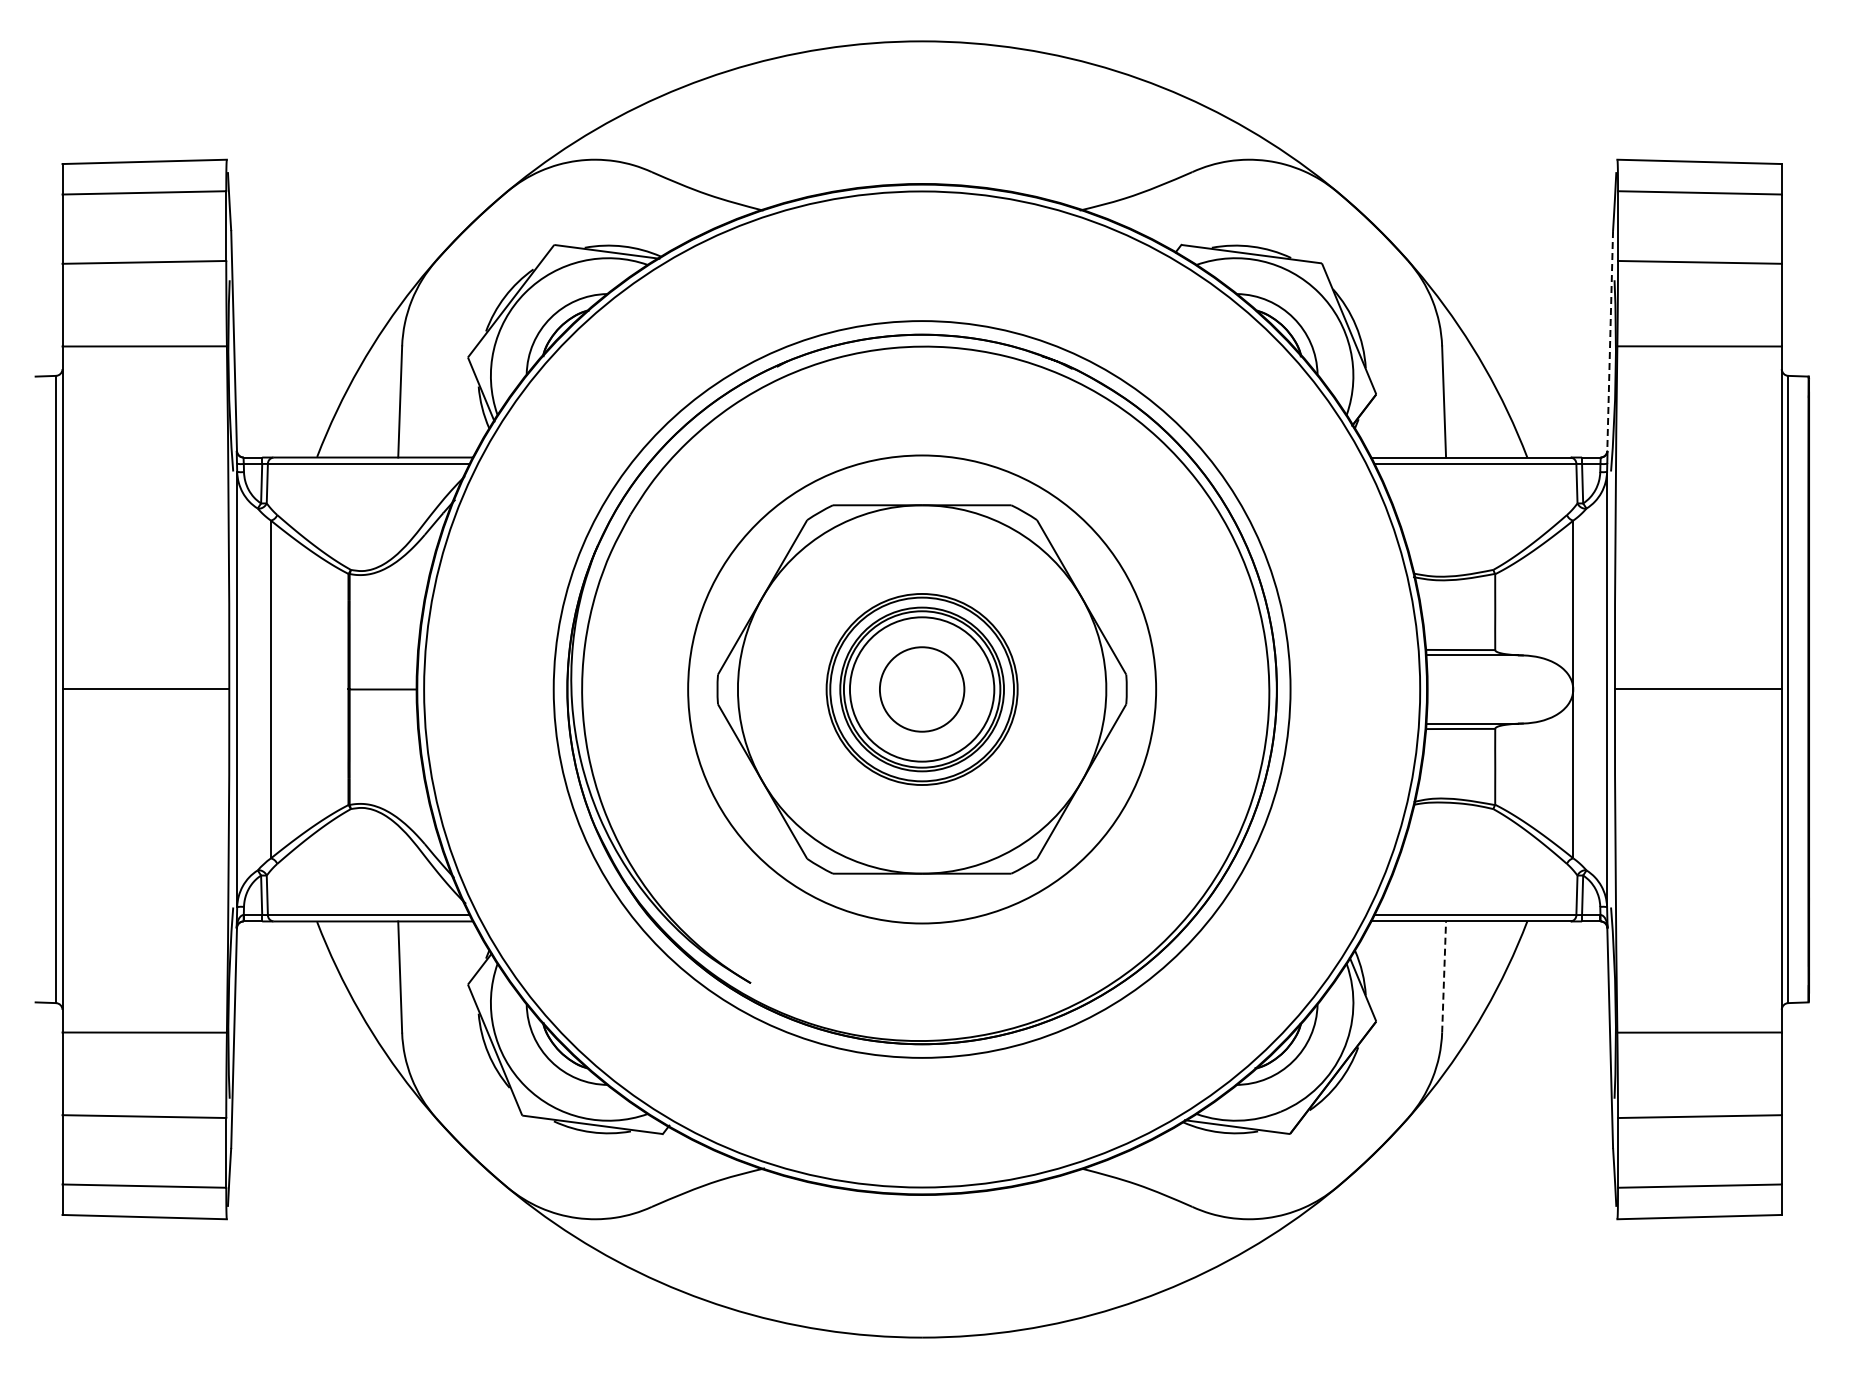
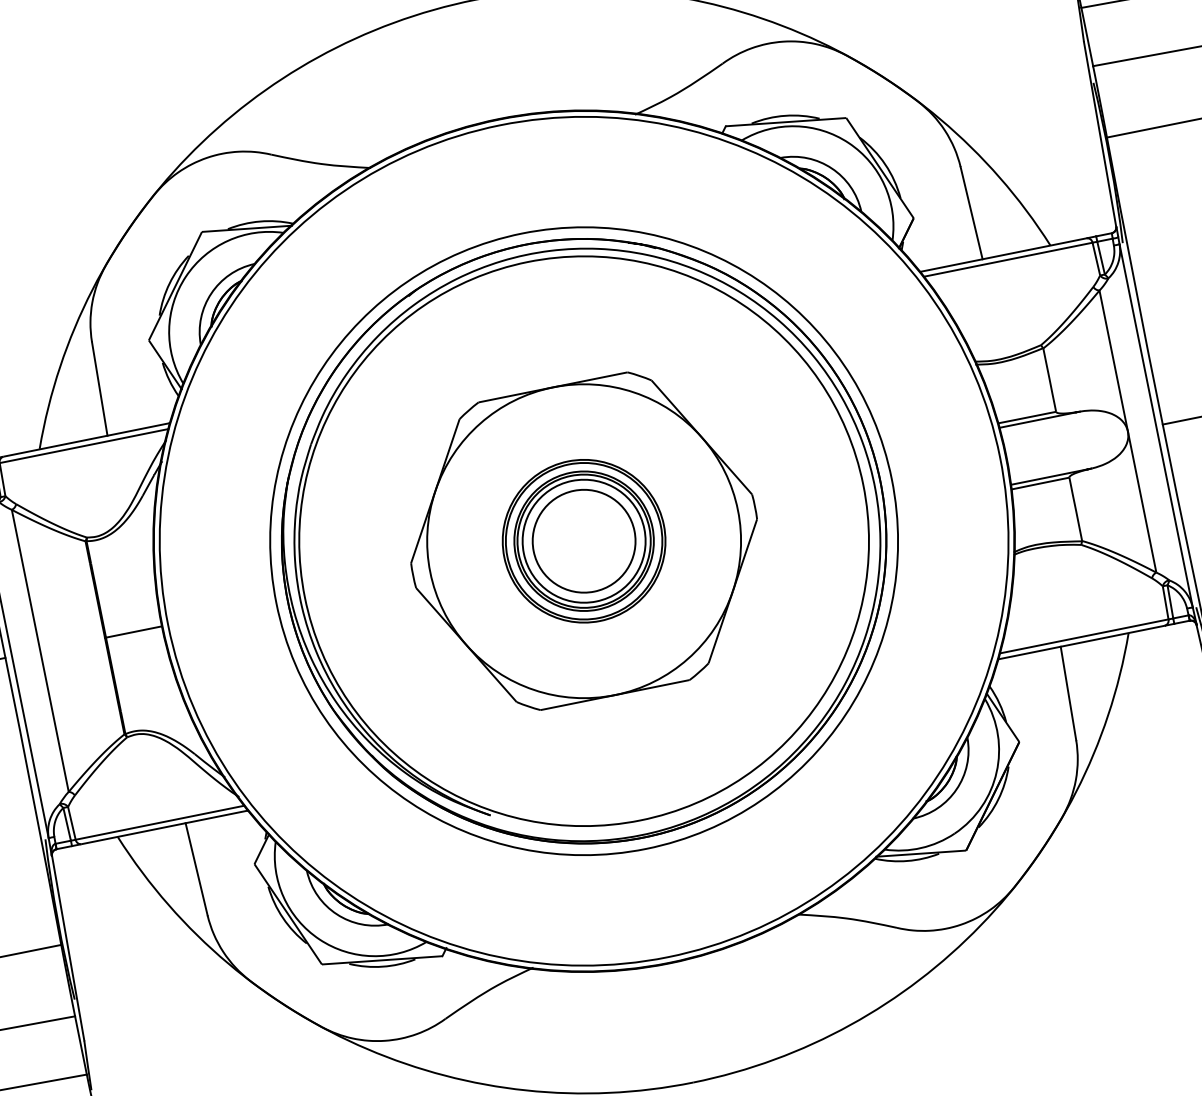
line: (1610, 340) -> (1100, 133), dashed -> solid
circle: (921, 689) -> (583, 541), size x1.43
circle: (921, 689) -> (583, 541), size x1.43
line: (1444, 977) -> (1068, 693), dashed -> solid

